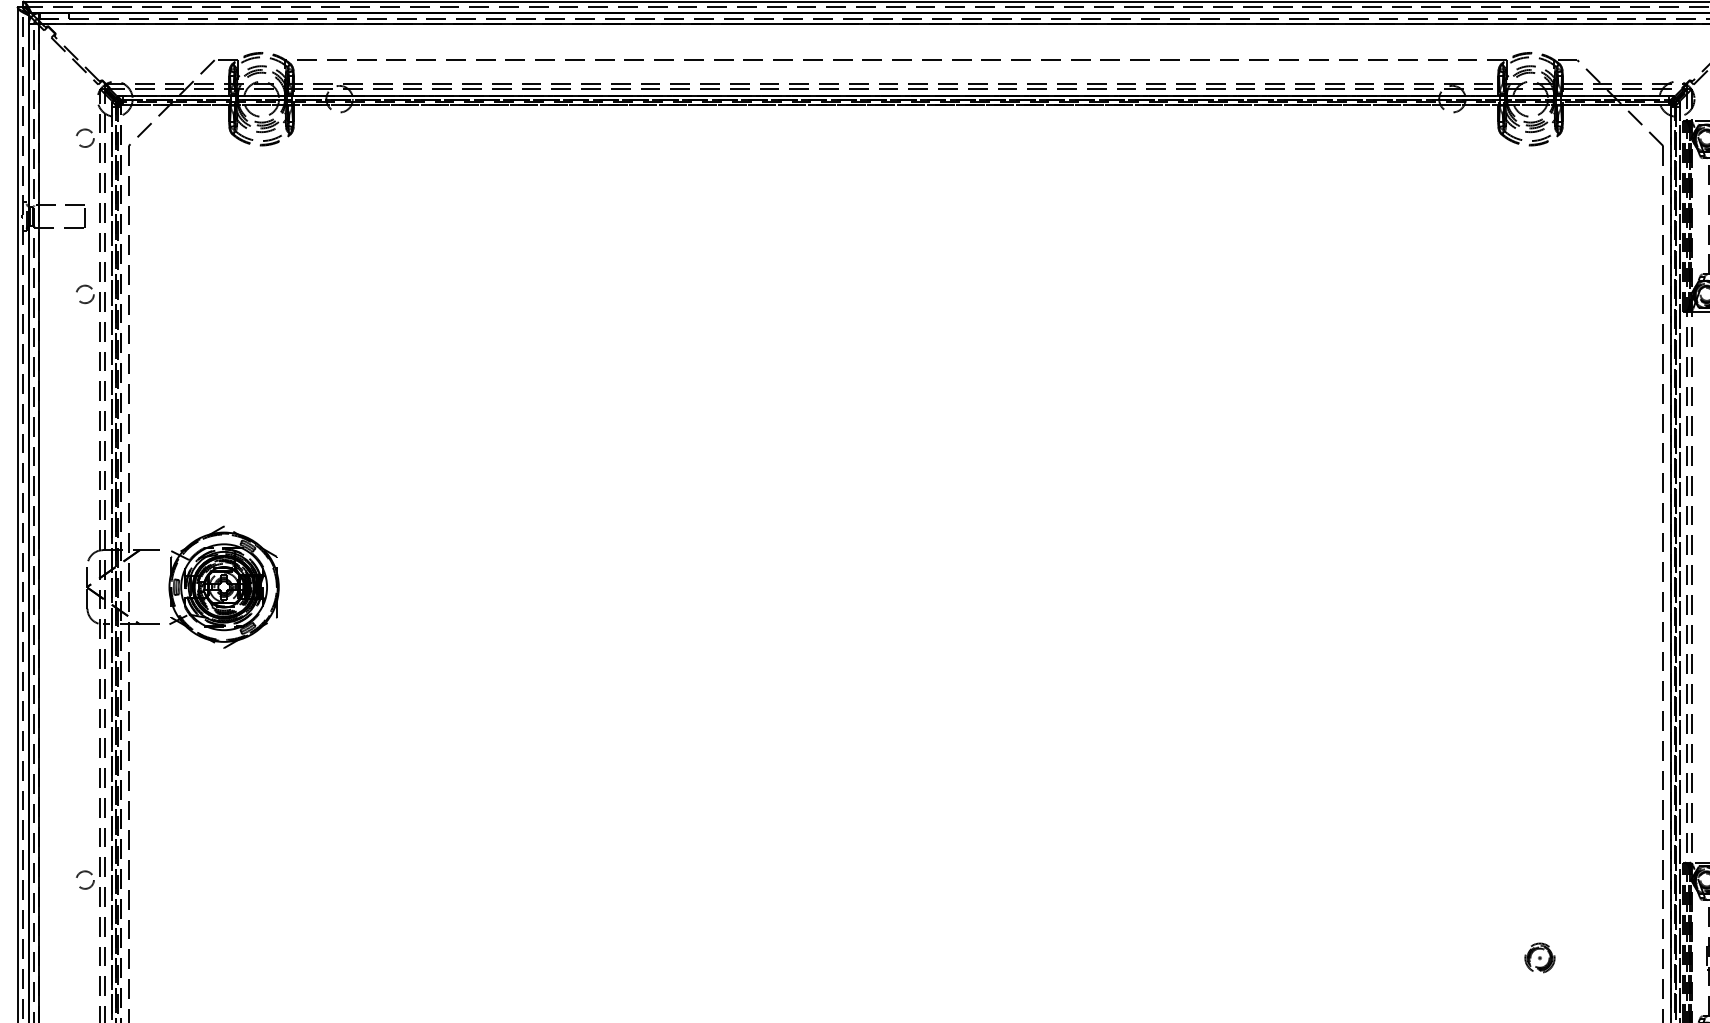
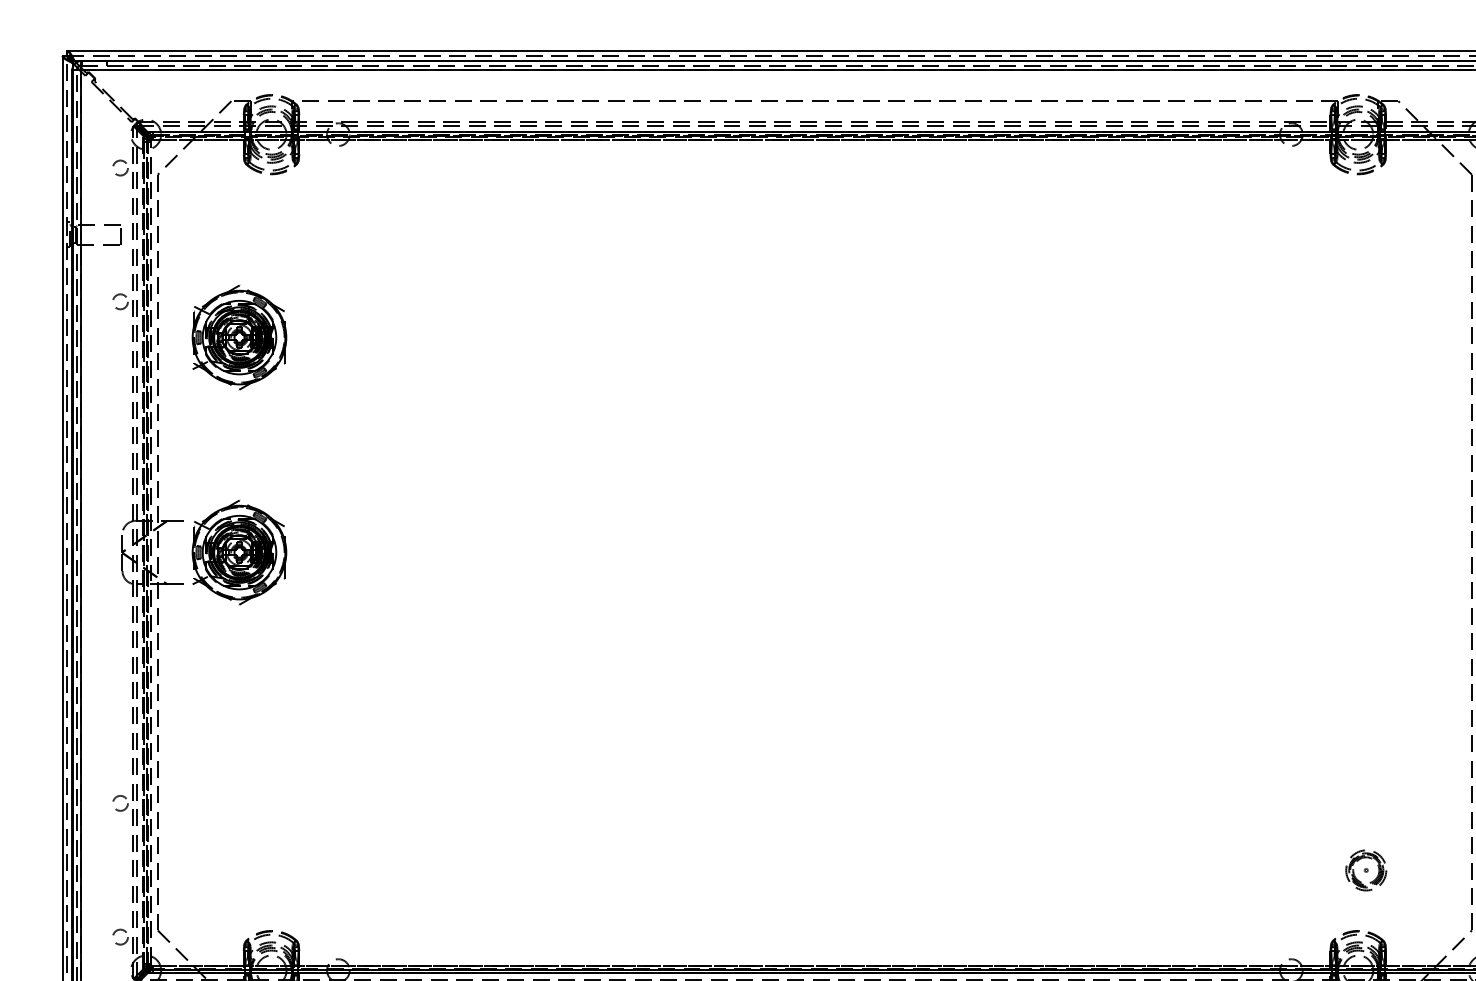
part: (224, 336) -> (239, 337), added
part: (1540, 957) -> (1366, 869), size x1.6

